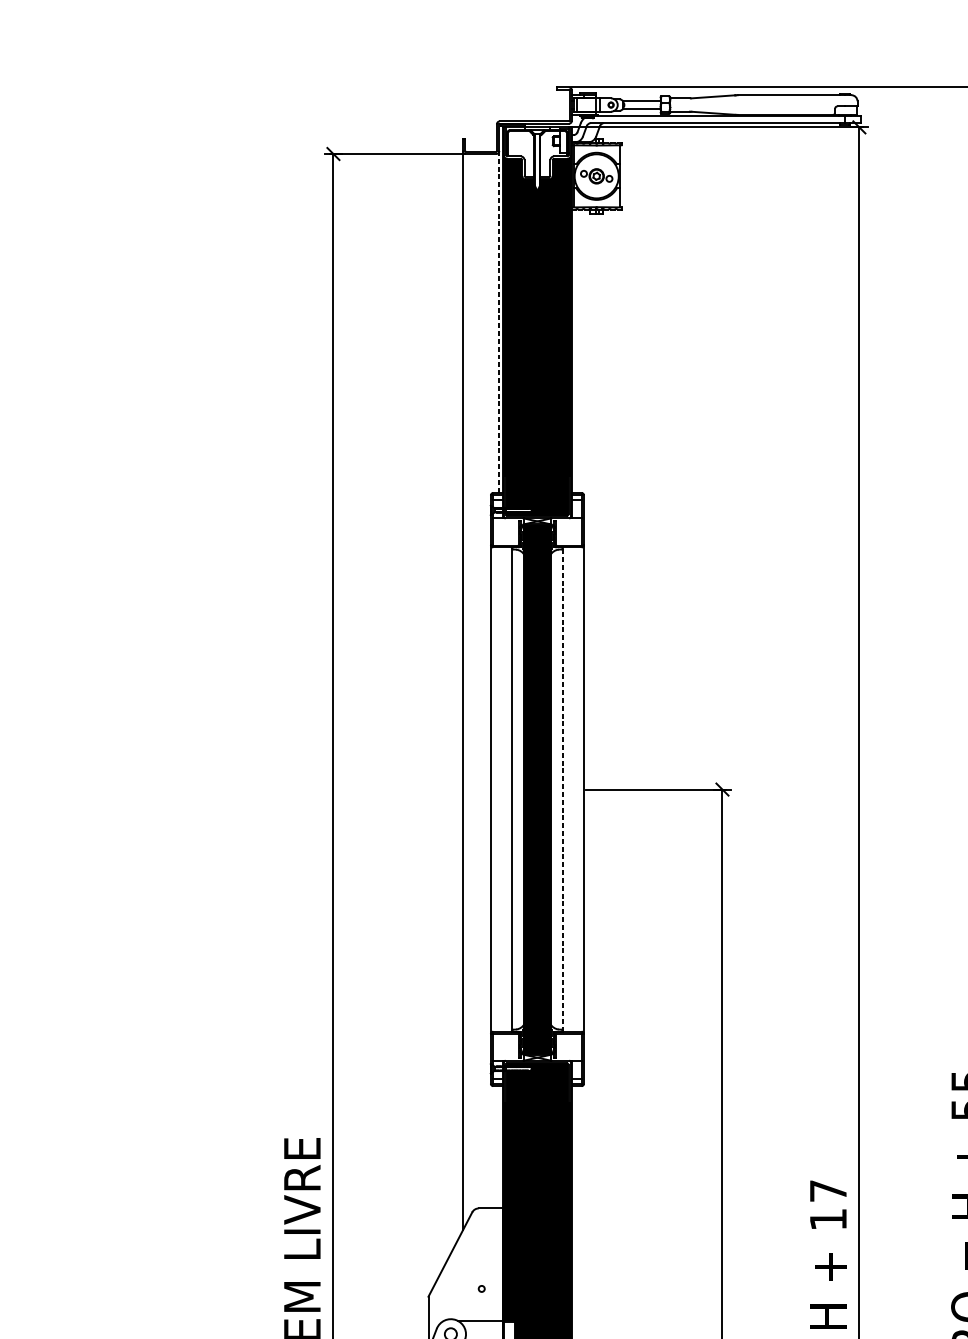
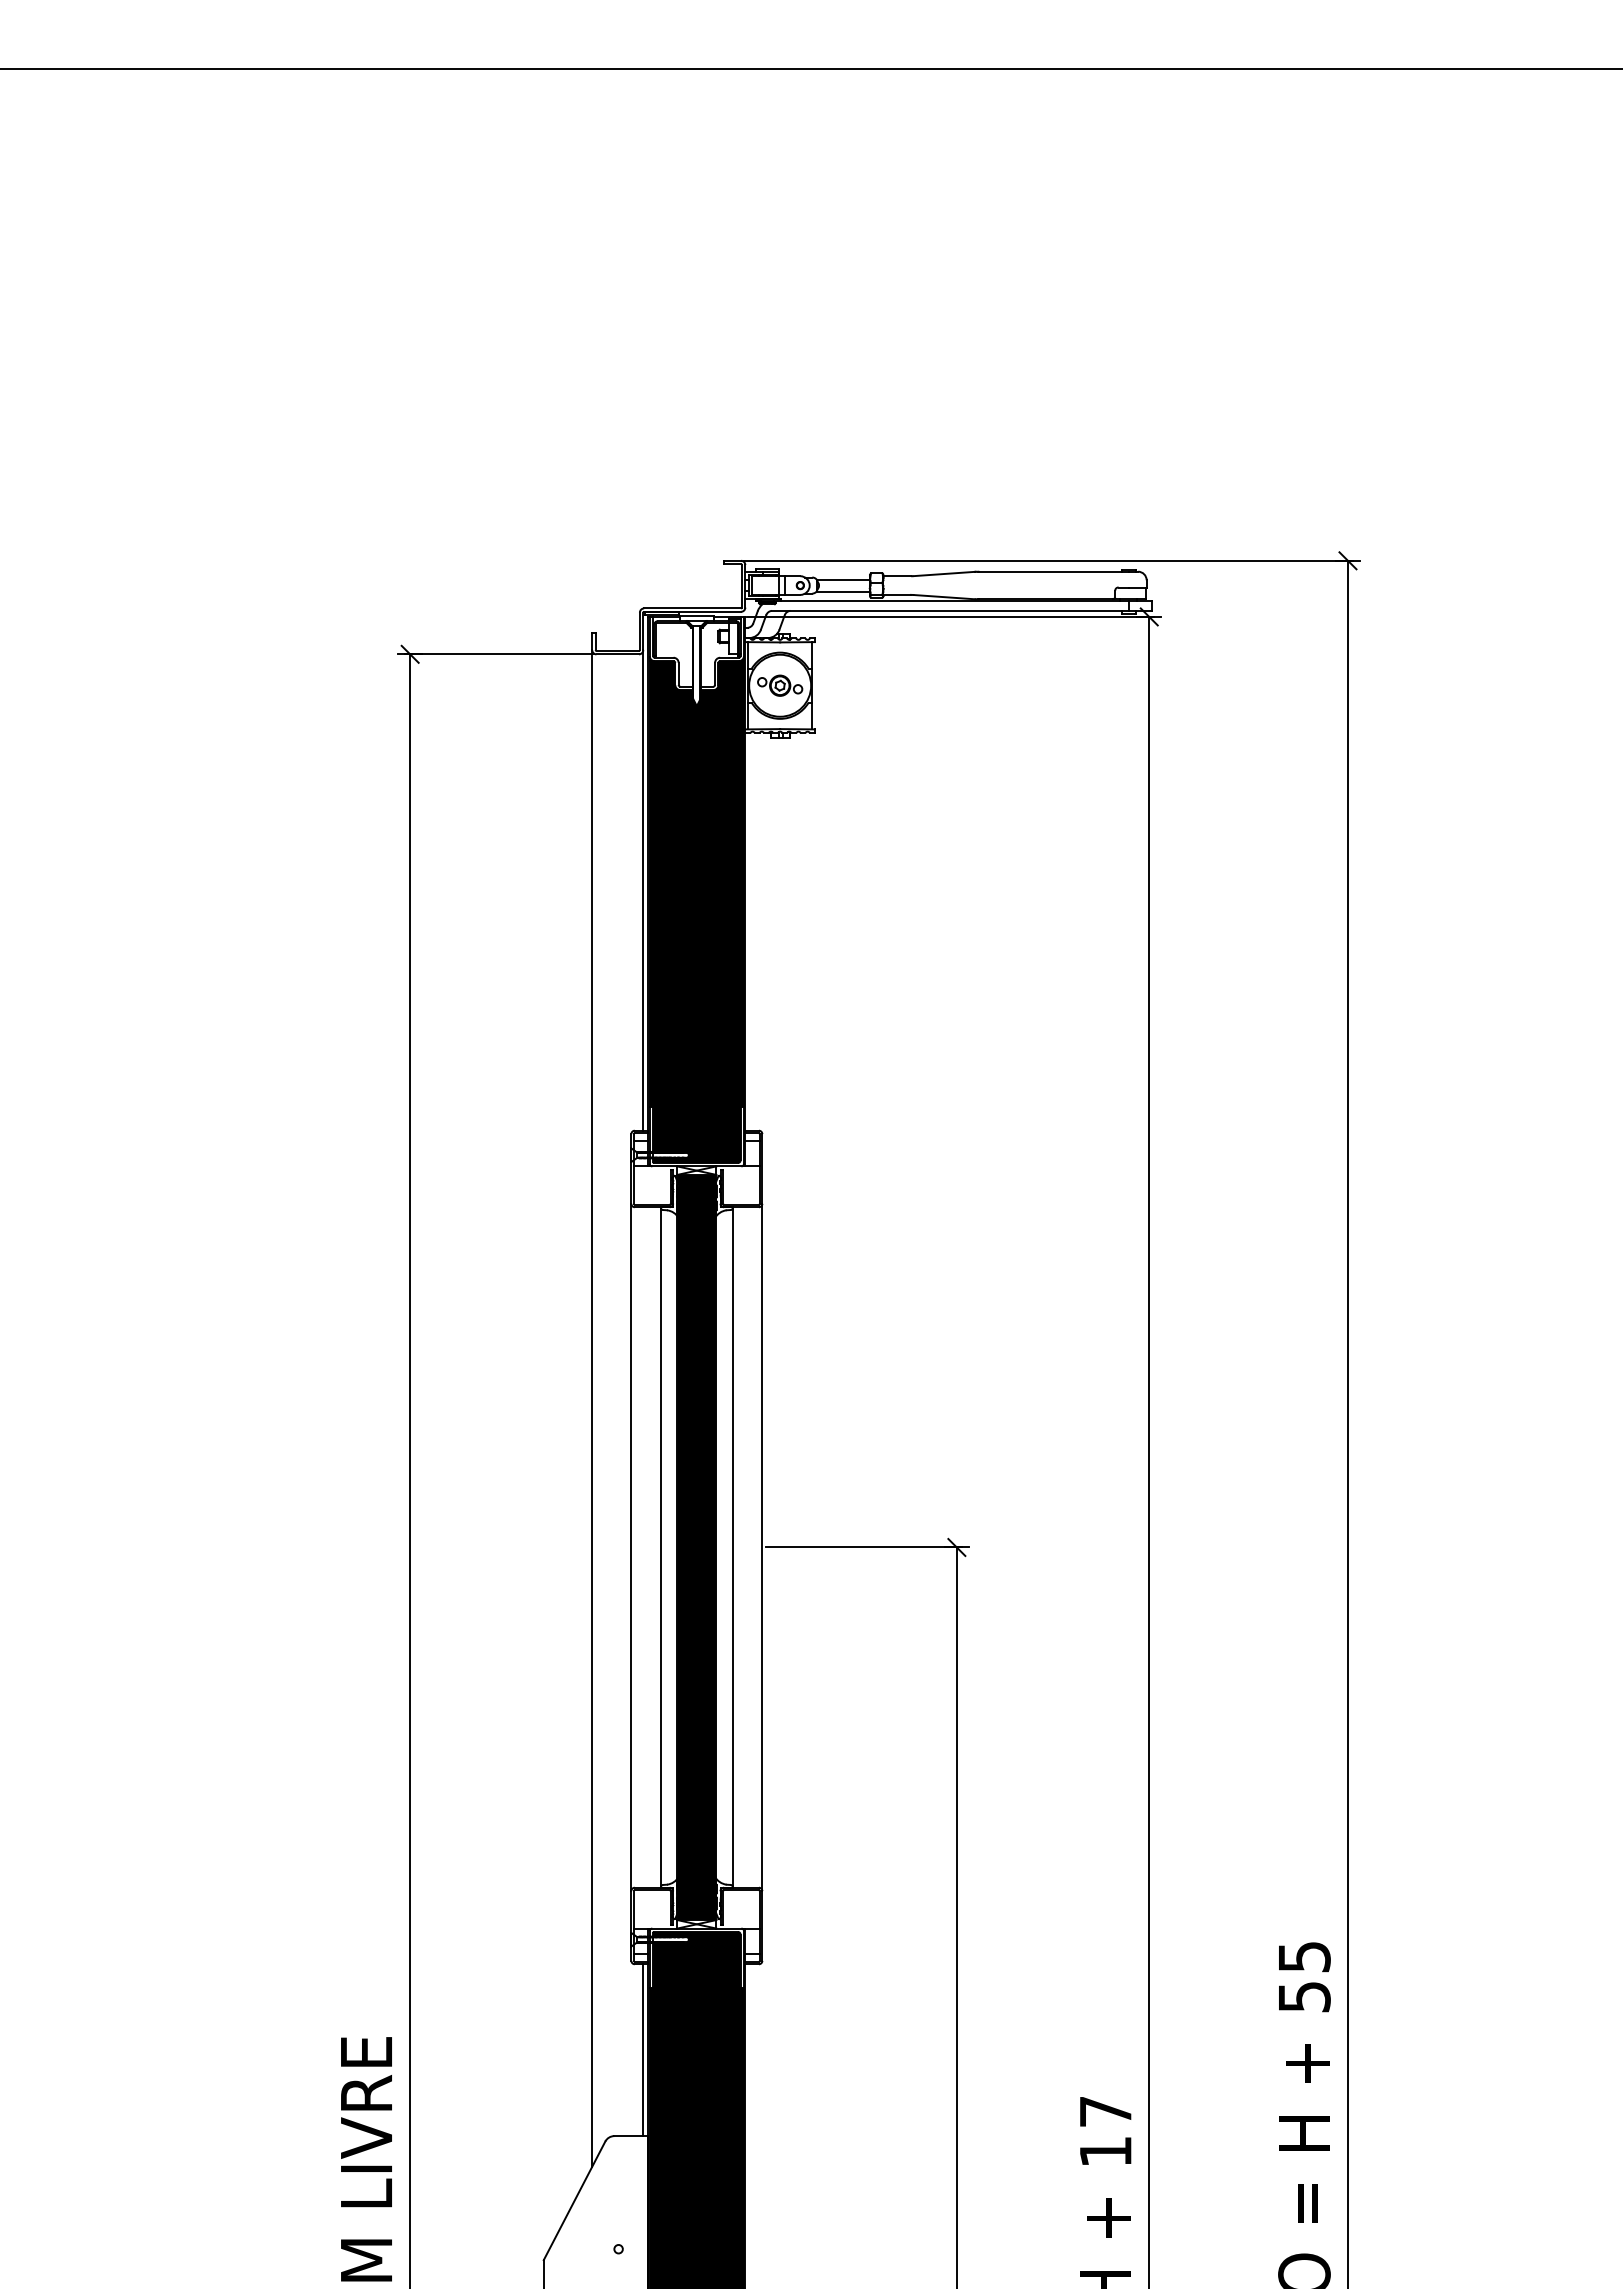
line: (499, 322) -> (643, 890), dashed -> solid
line: (562, 789) -> (732, 1547), dashed -> solid
line: (499, 1147) -> (643, 2050), added

